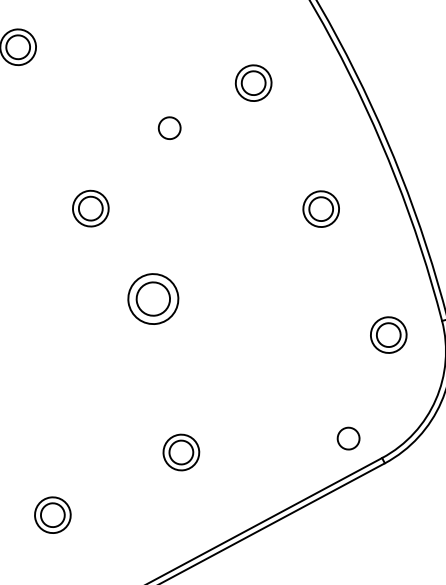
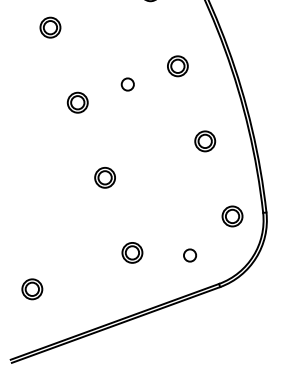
part: (90, 208) -> (77, 102), moved
part: (152, 298) -> (104, 177), size x0.71
circle: (349, 438) -> (190, 255), moved
part: (181, 451) -> (132, 252), moved

